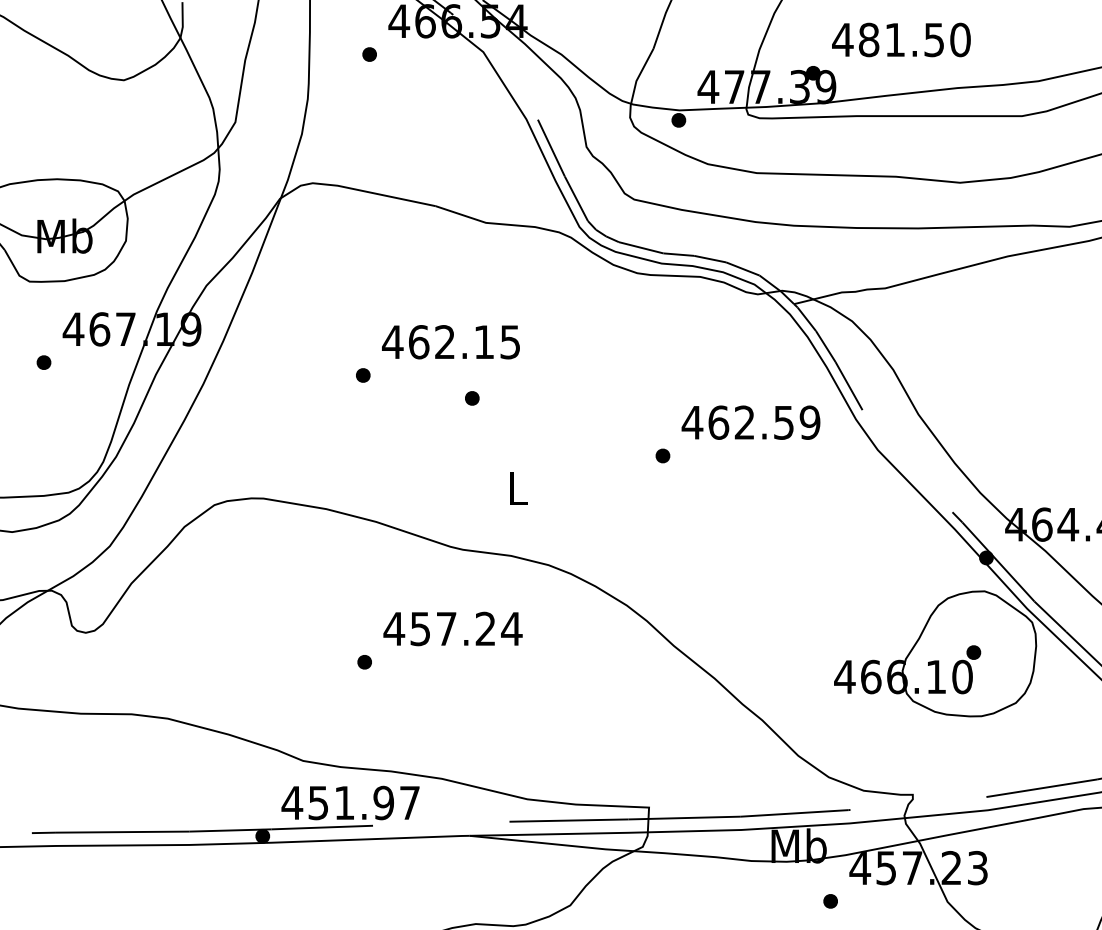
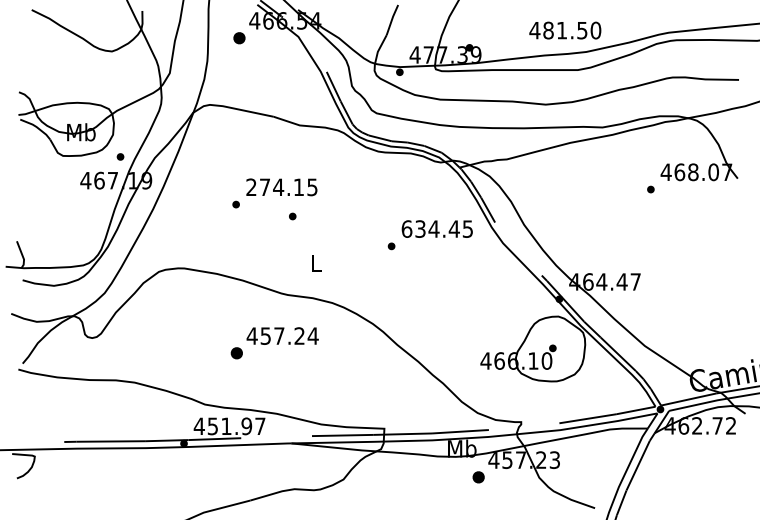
text: (901, 39) -> (565, 30), moved
part: (369, 53) -> (239, 37), size x1.6
text: (417, 342) -> (264, 187), 462.15 -> 274.15
part: (43, 361) -> (120, 156), moved
text: (751, 421) -> (437, 228), 462.59 -> 634.45
part: (363, 662) -> (236, 353), size x1.6
part: (830, 901) -> (478, 477), size x1.6

